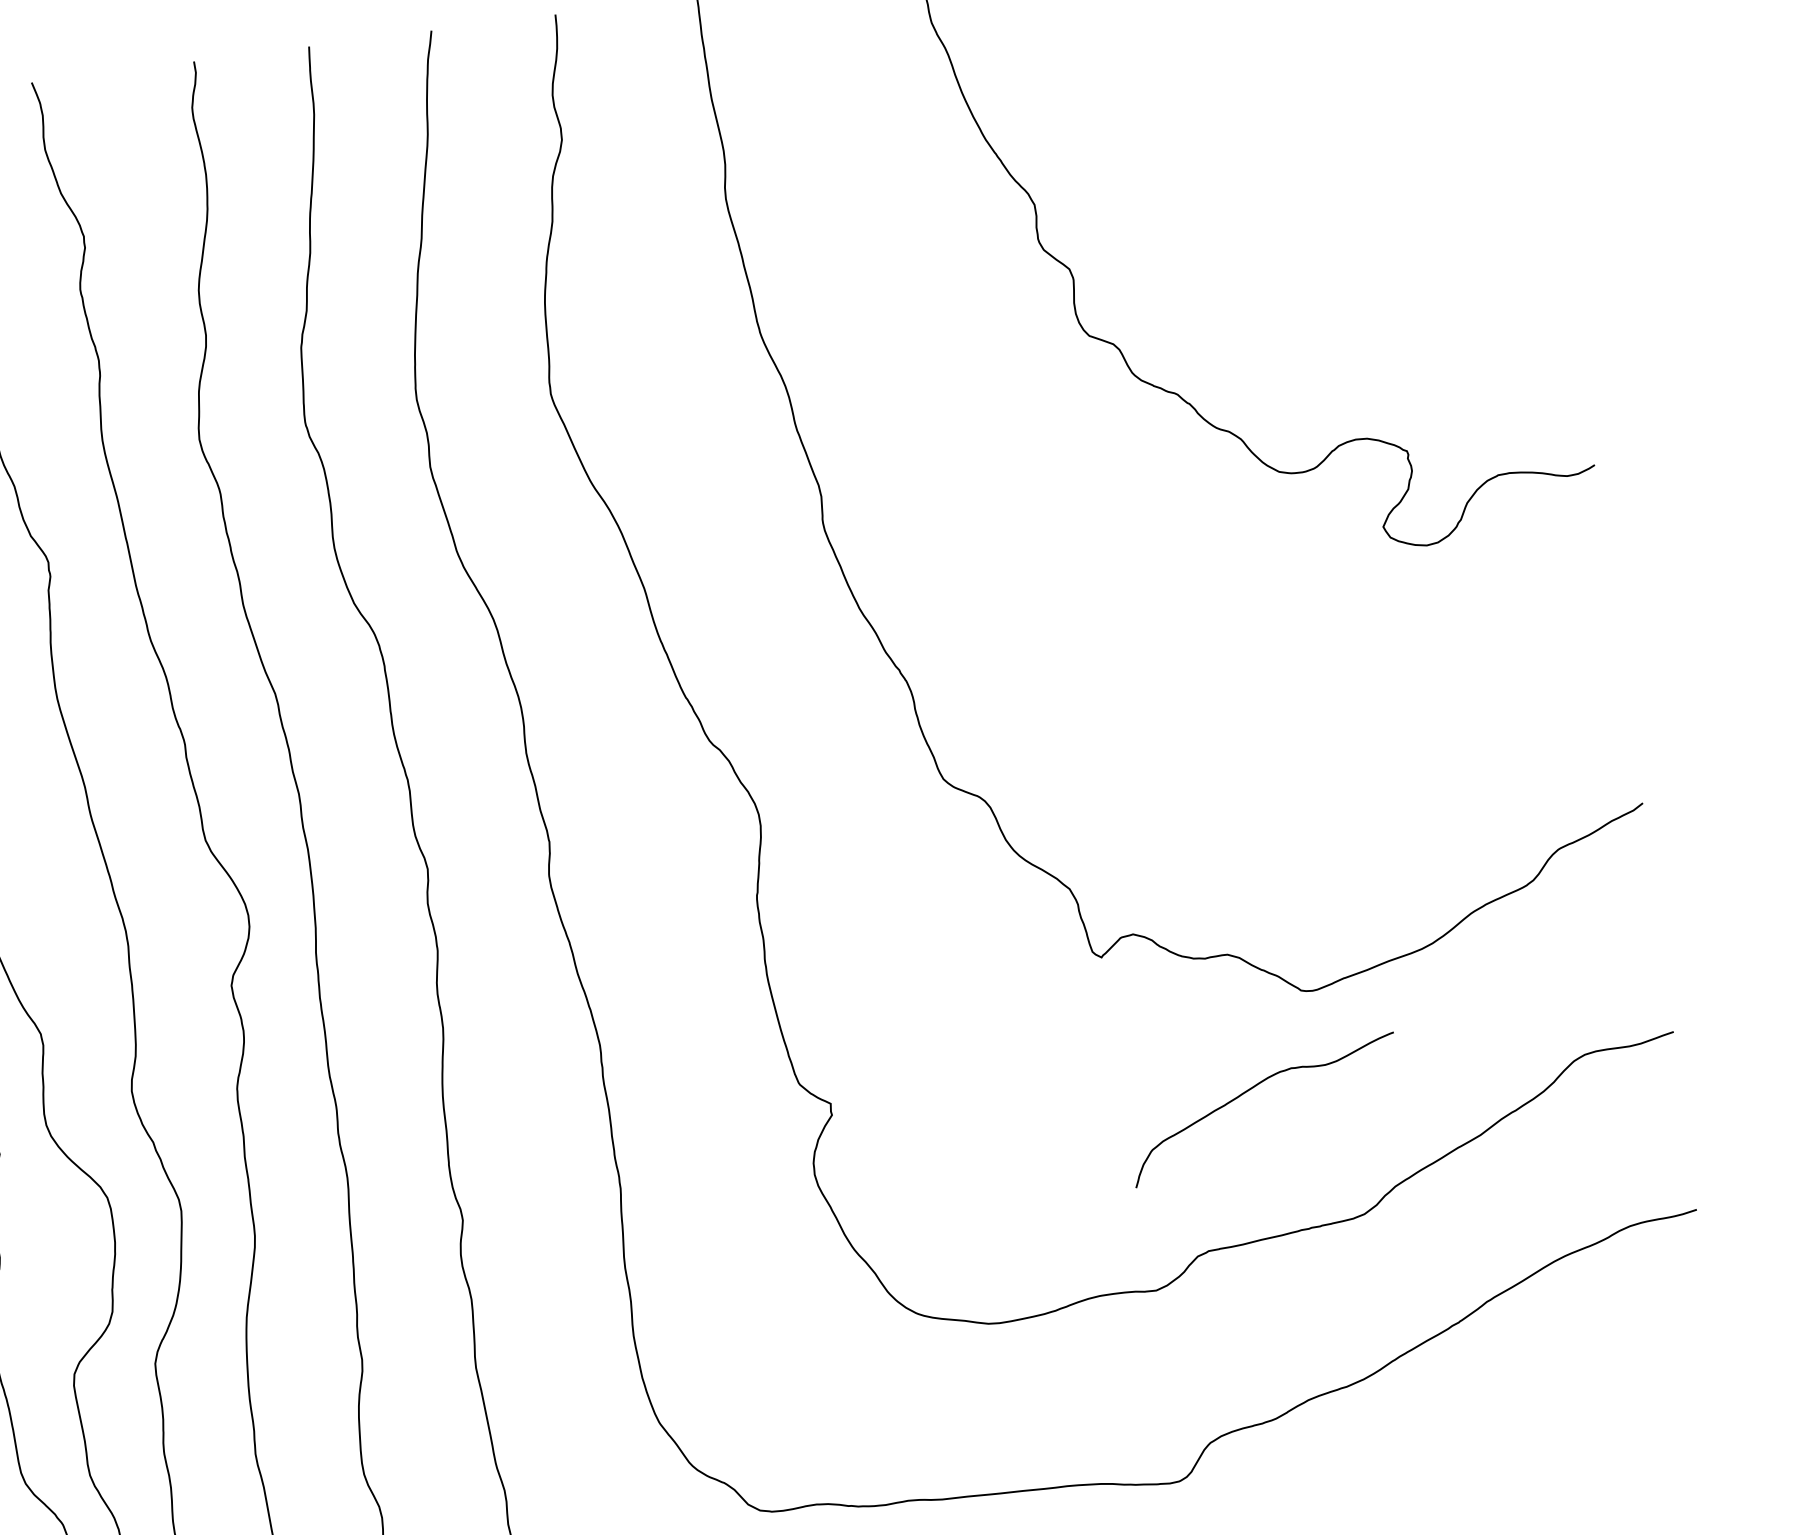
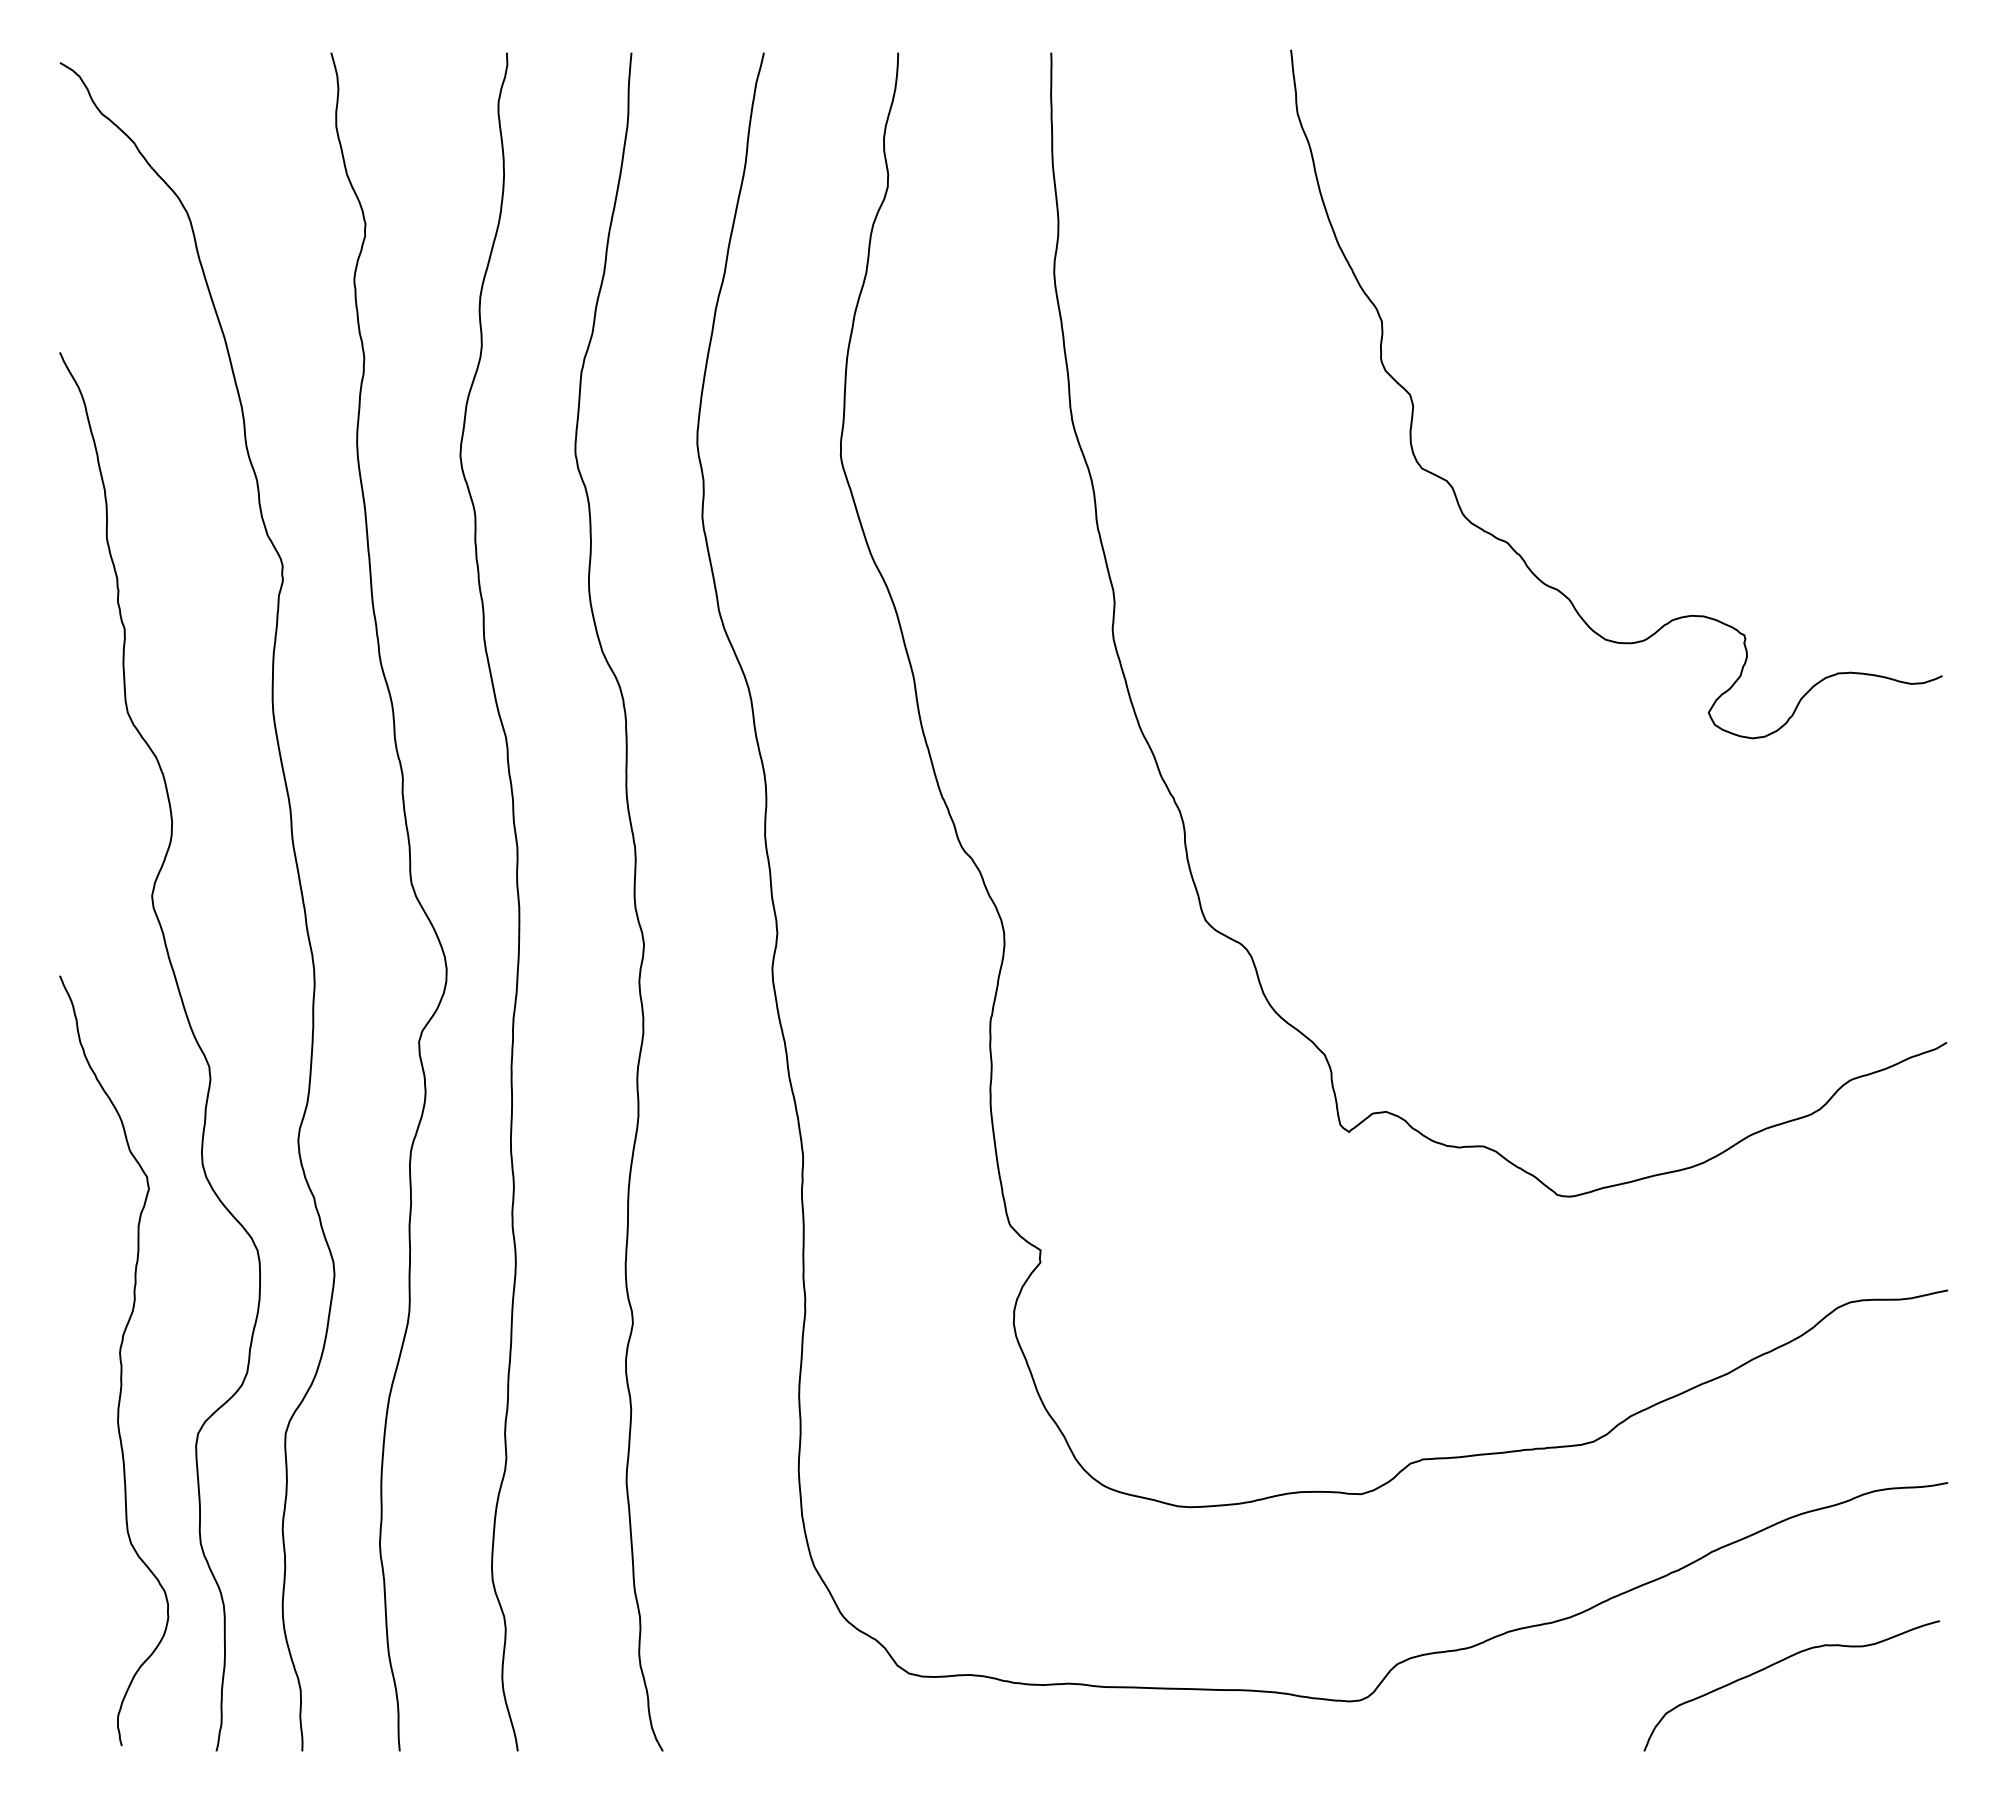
curve: (1251, 1089) -> (1780, 1662), moved

